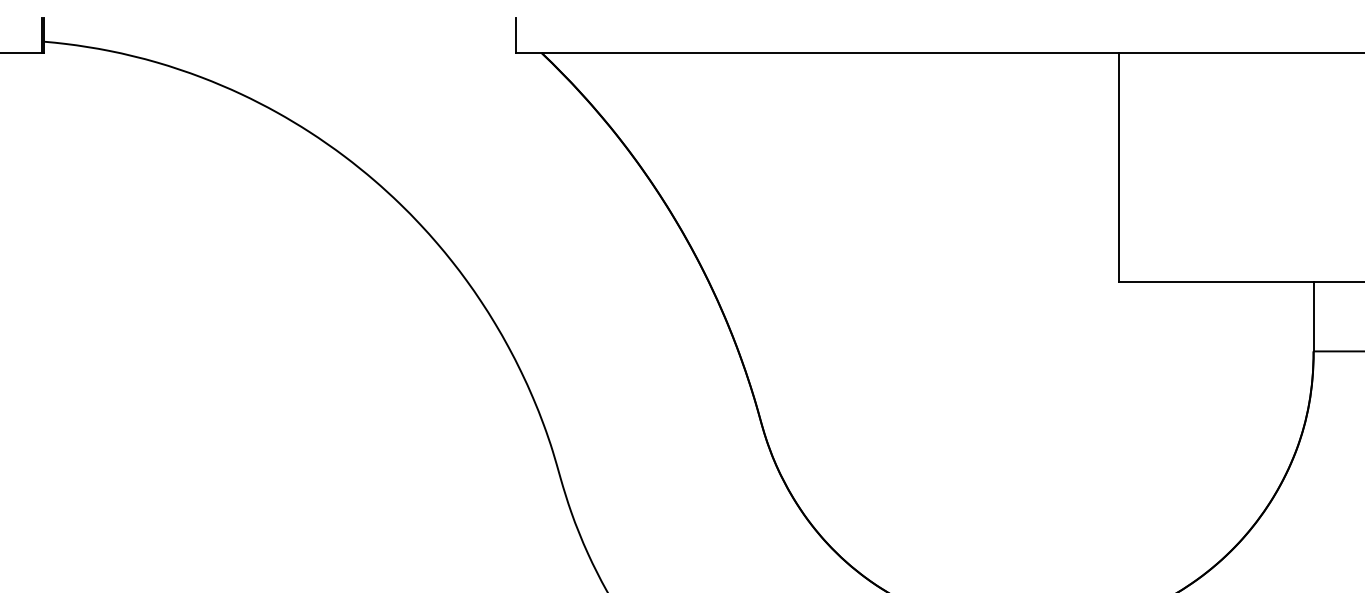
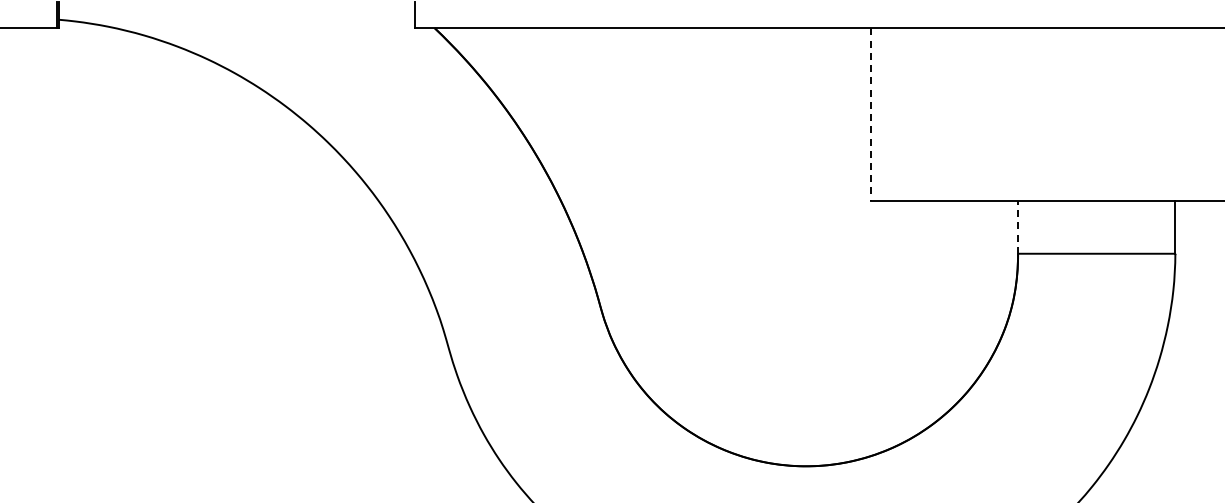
line: (1119, 168) -> (871, 115), solid -> dashed
line: (1314, 316) -> (1018, 227), solid -> dashed

